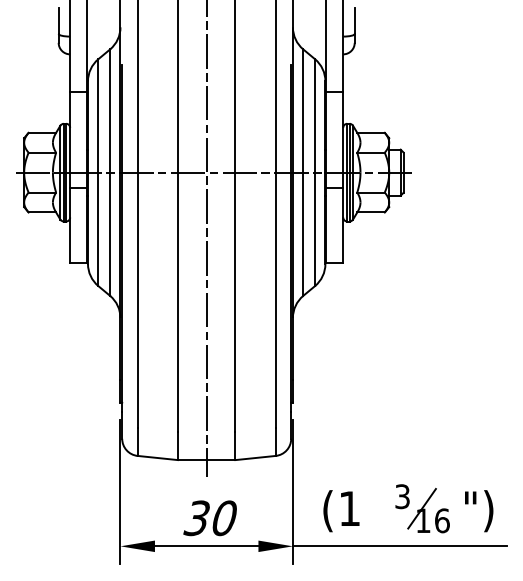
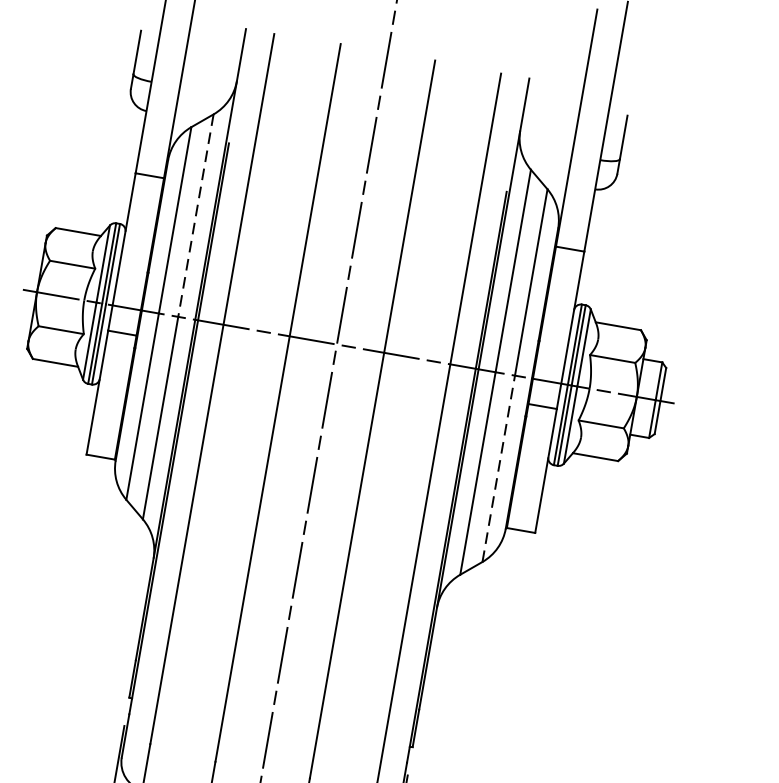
line: (110, 111) -> (196, 216), solid -> dashed
line: (315, 229) -> (499, 469), solid -> dashed

